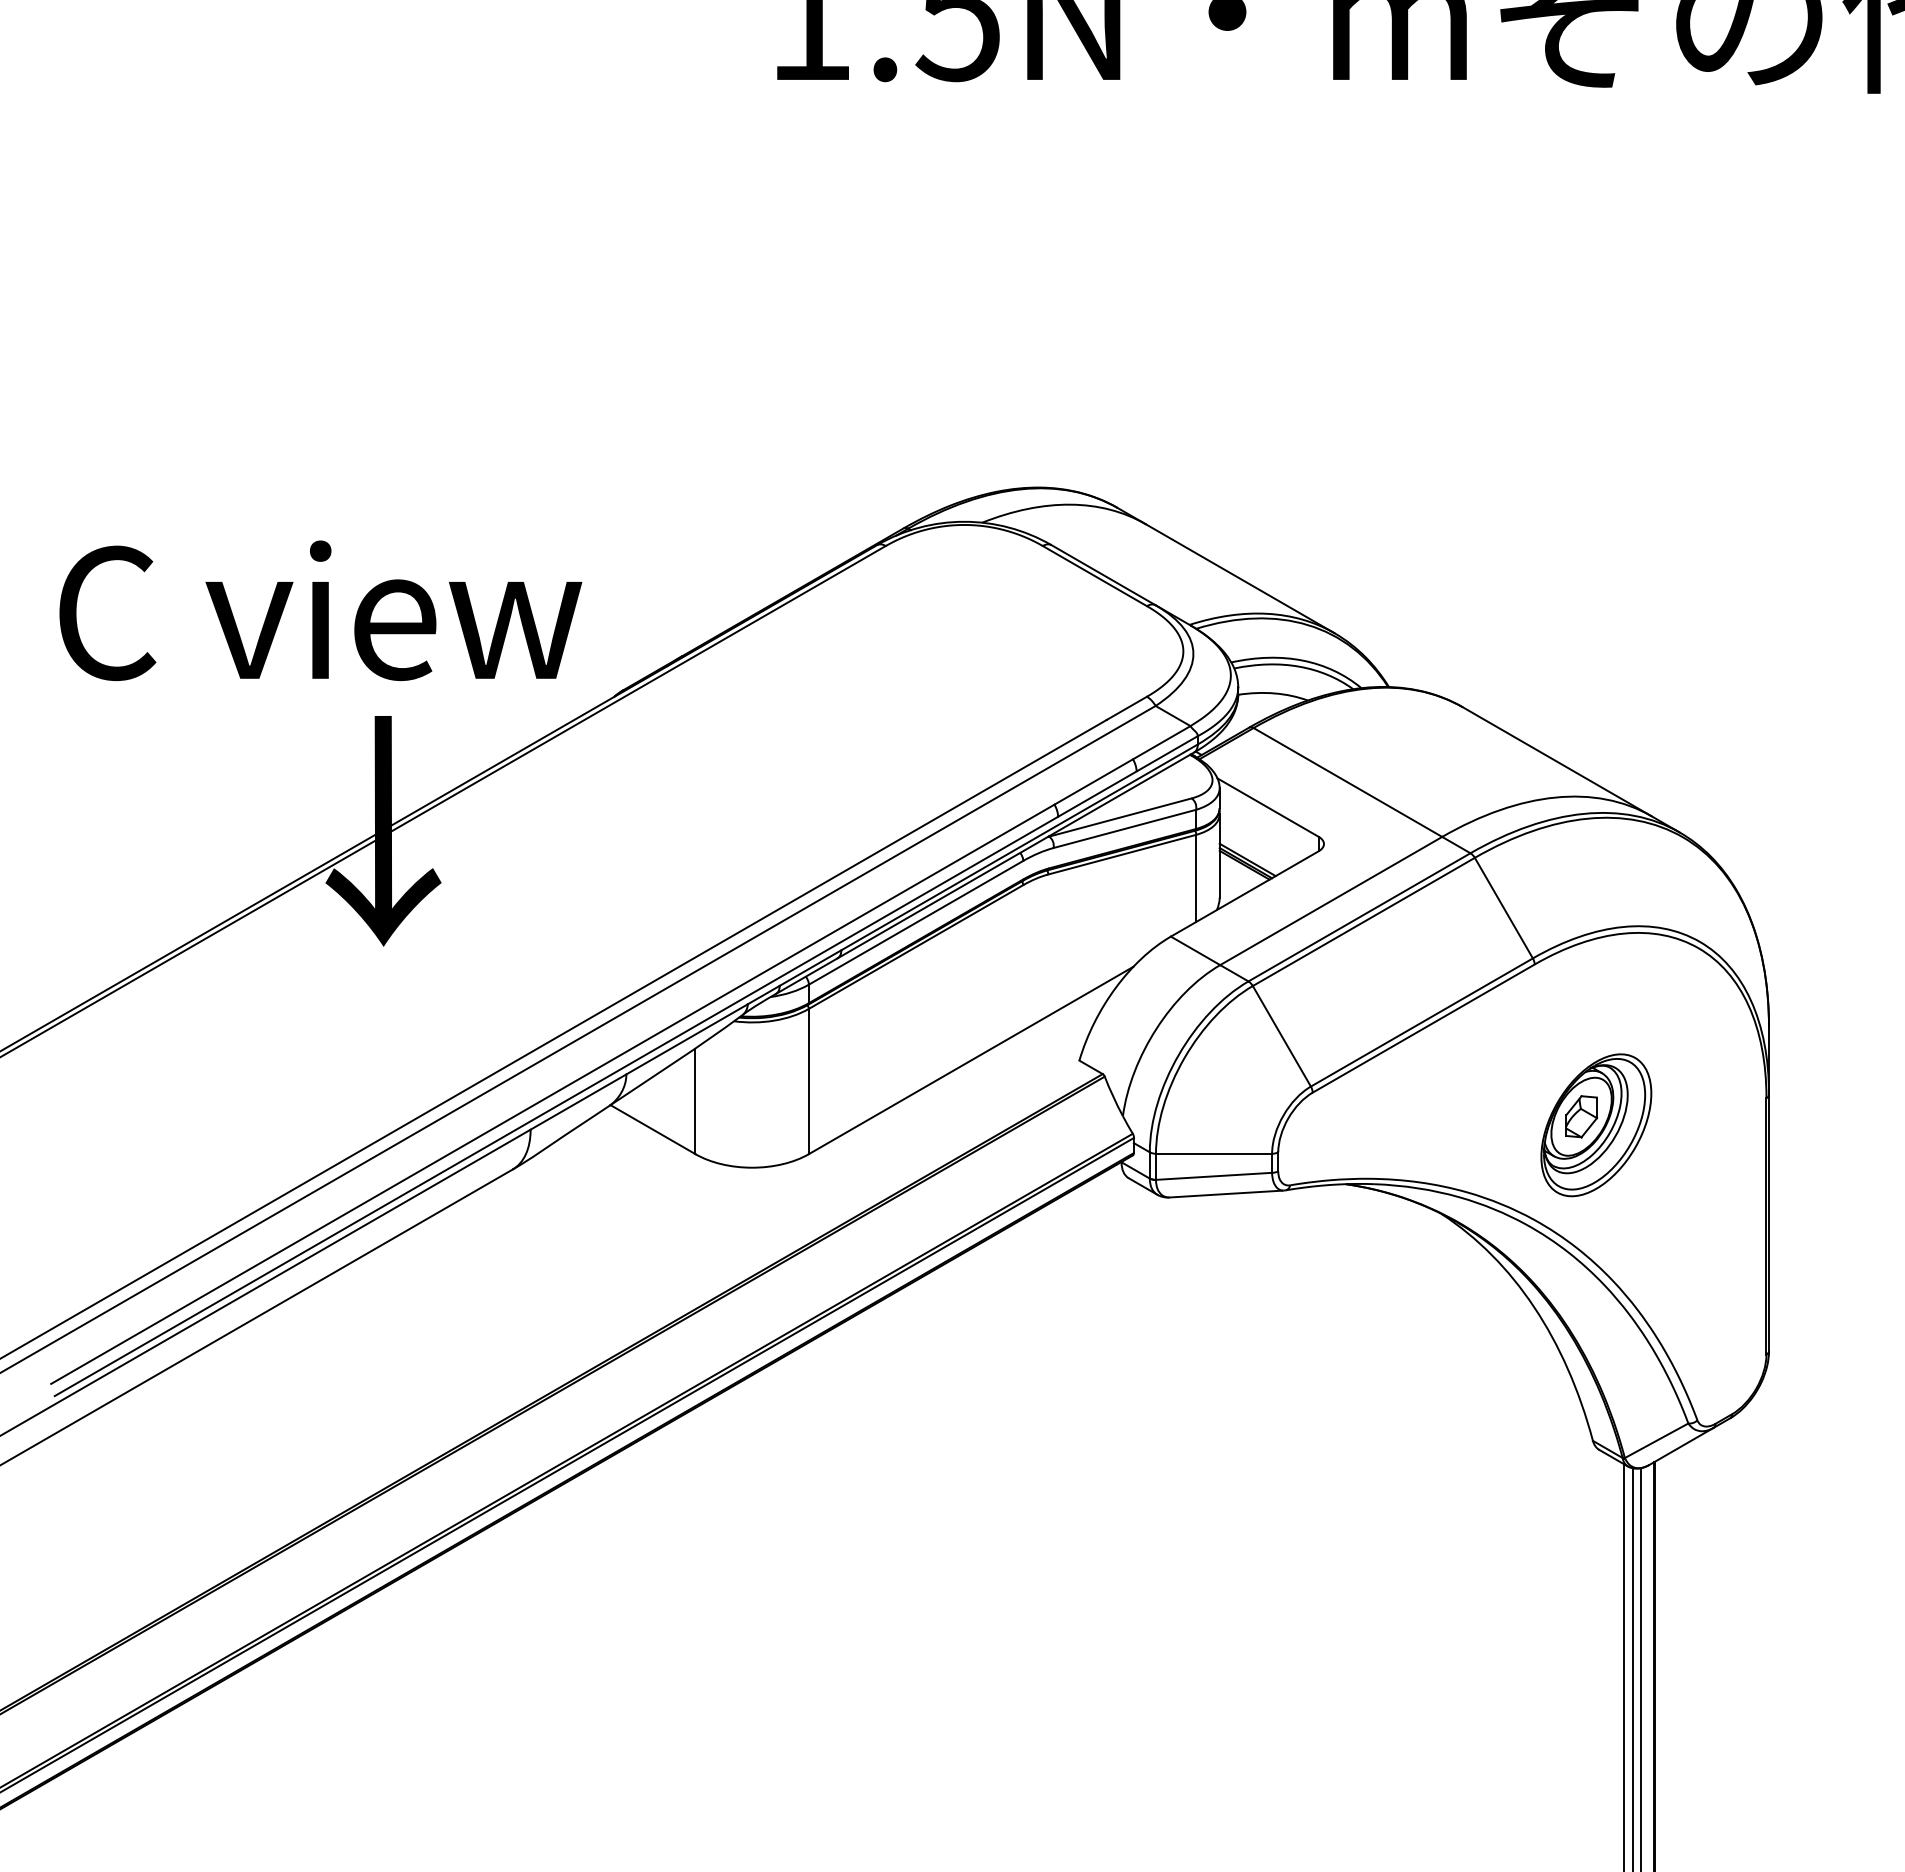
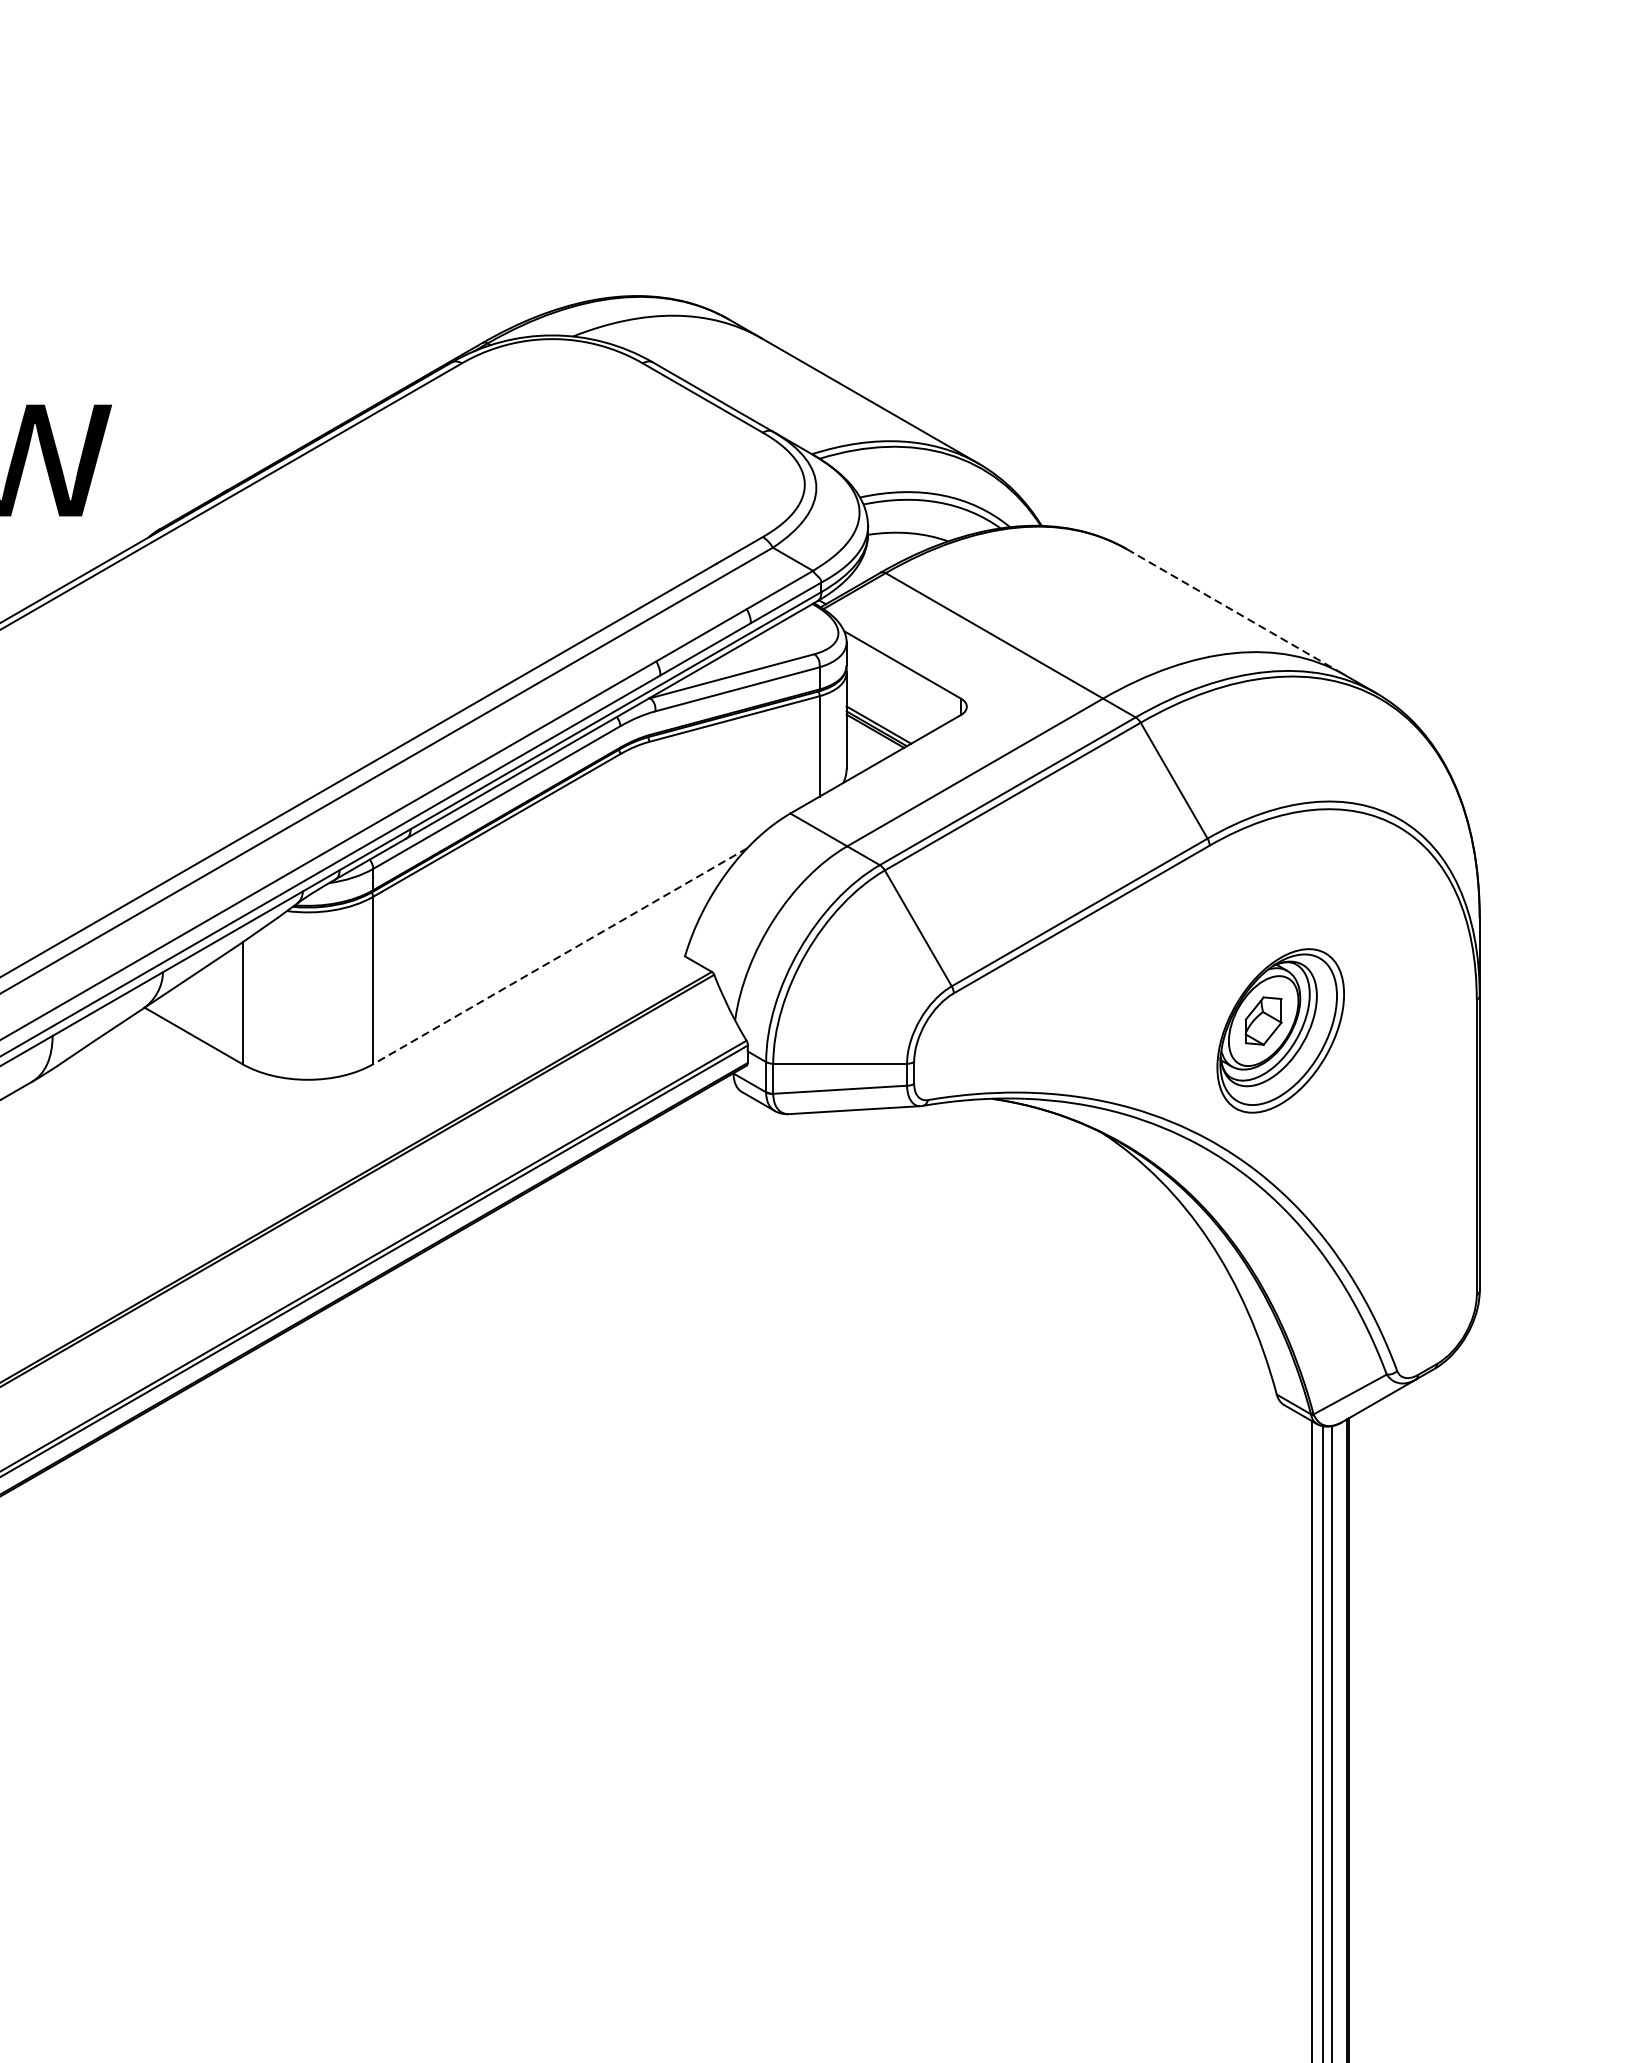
line: (1557, 761) -> (1235, 611), solid -> dashed
line: (970, 1060) -> (559, 956), solid -> dashed

